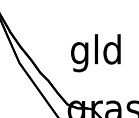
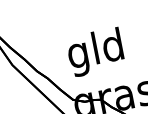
text: (95, 53) -> (95, 52), moved

